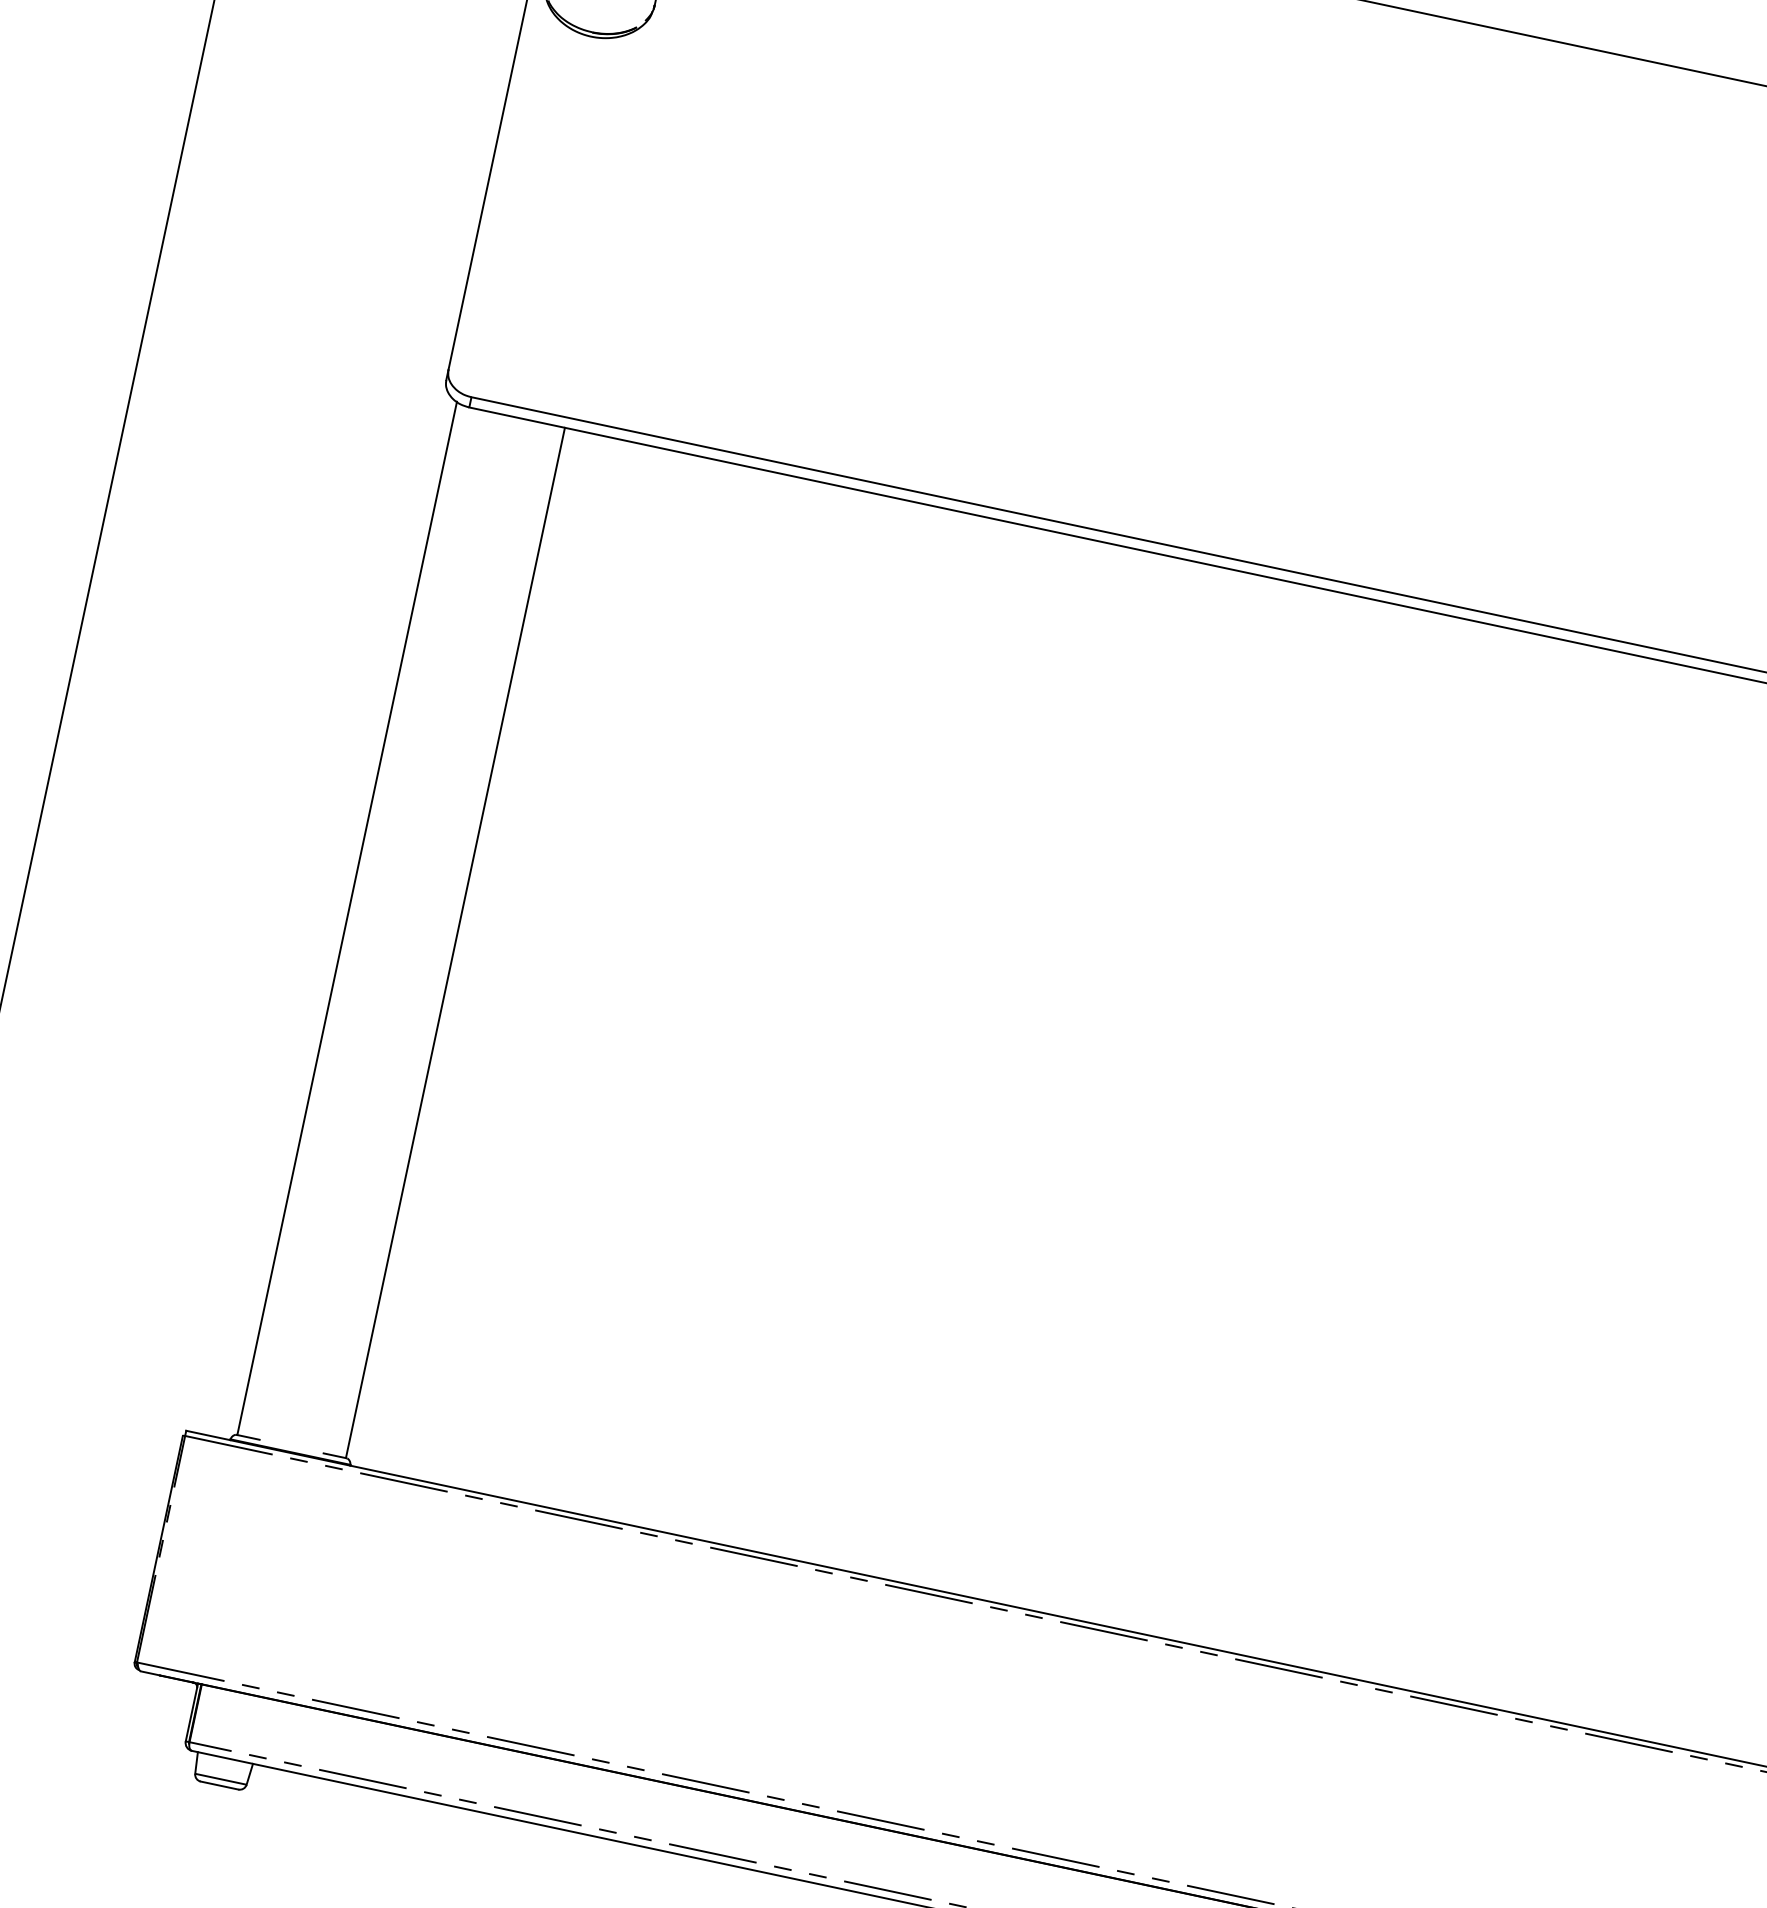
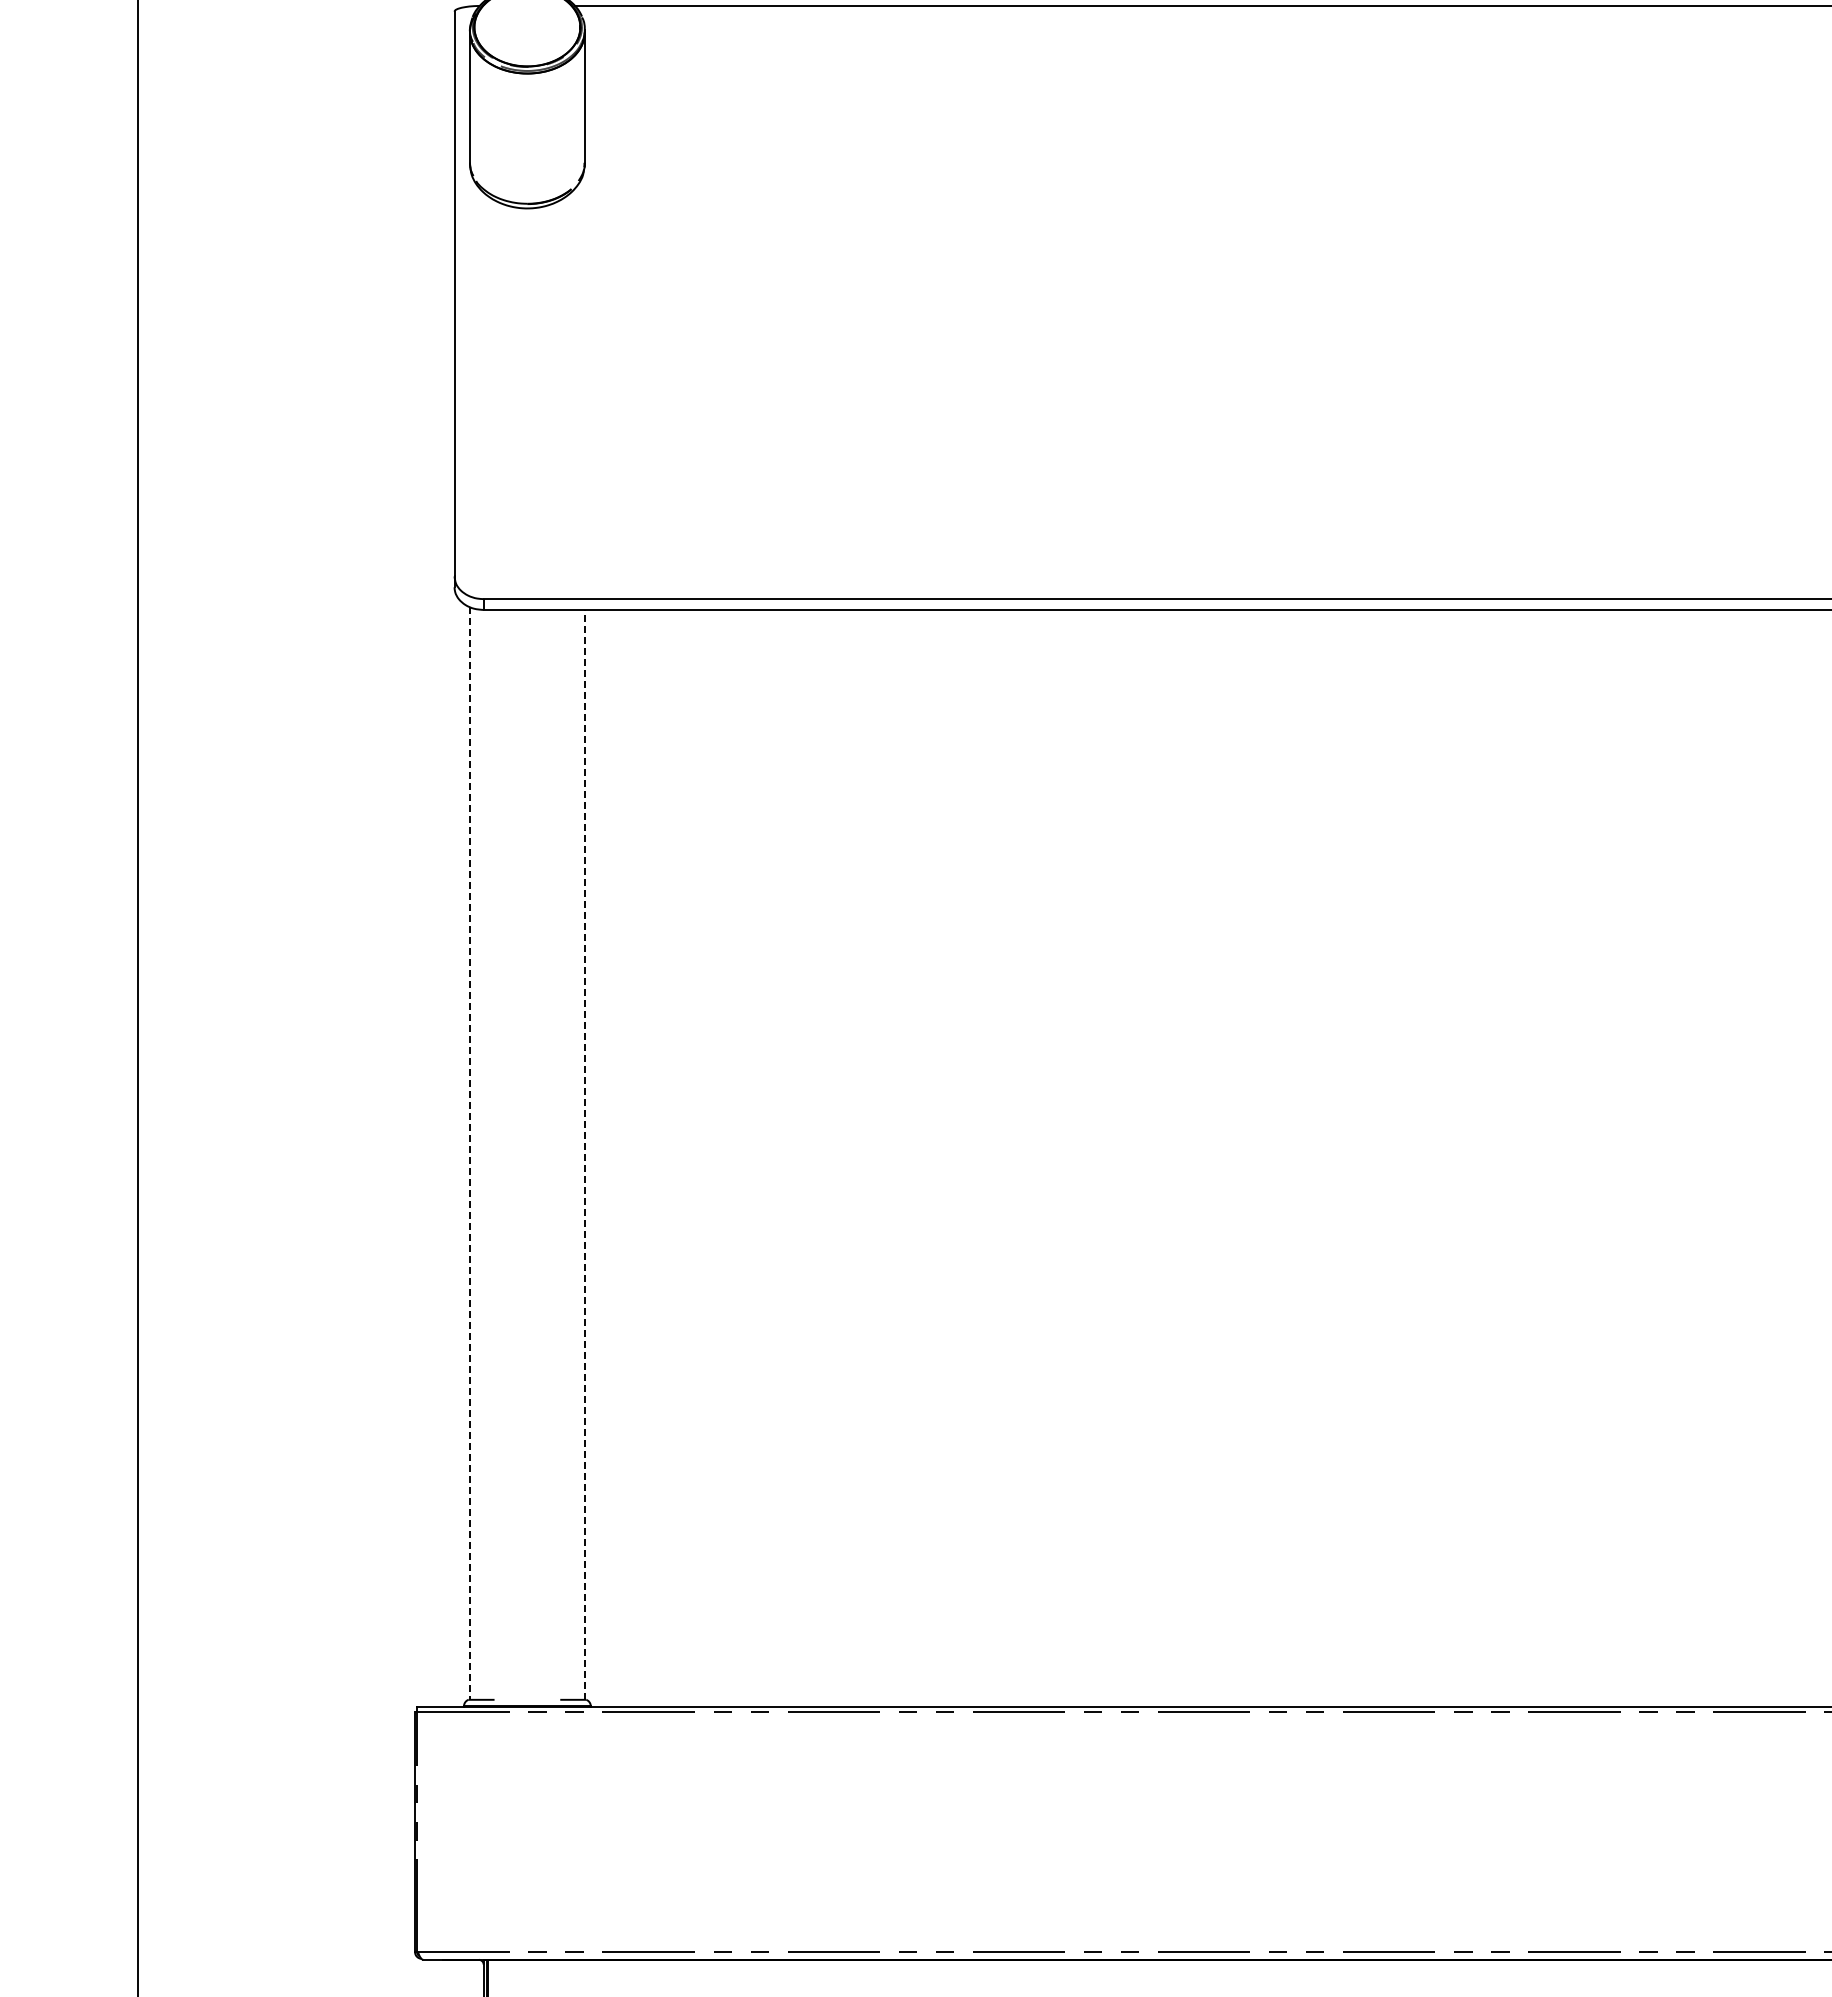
line: (346, 918) -> (469, 1153), solid -> dashed
line: (455, 942) -> (584, 1154), solid -> dashed

